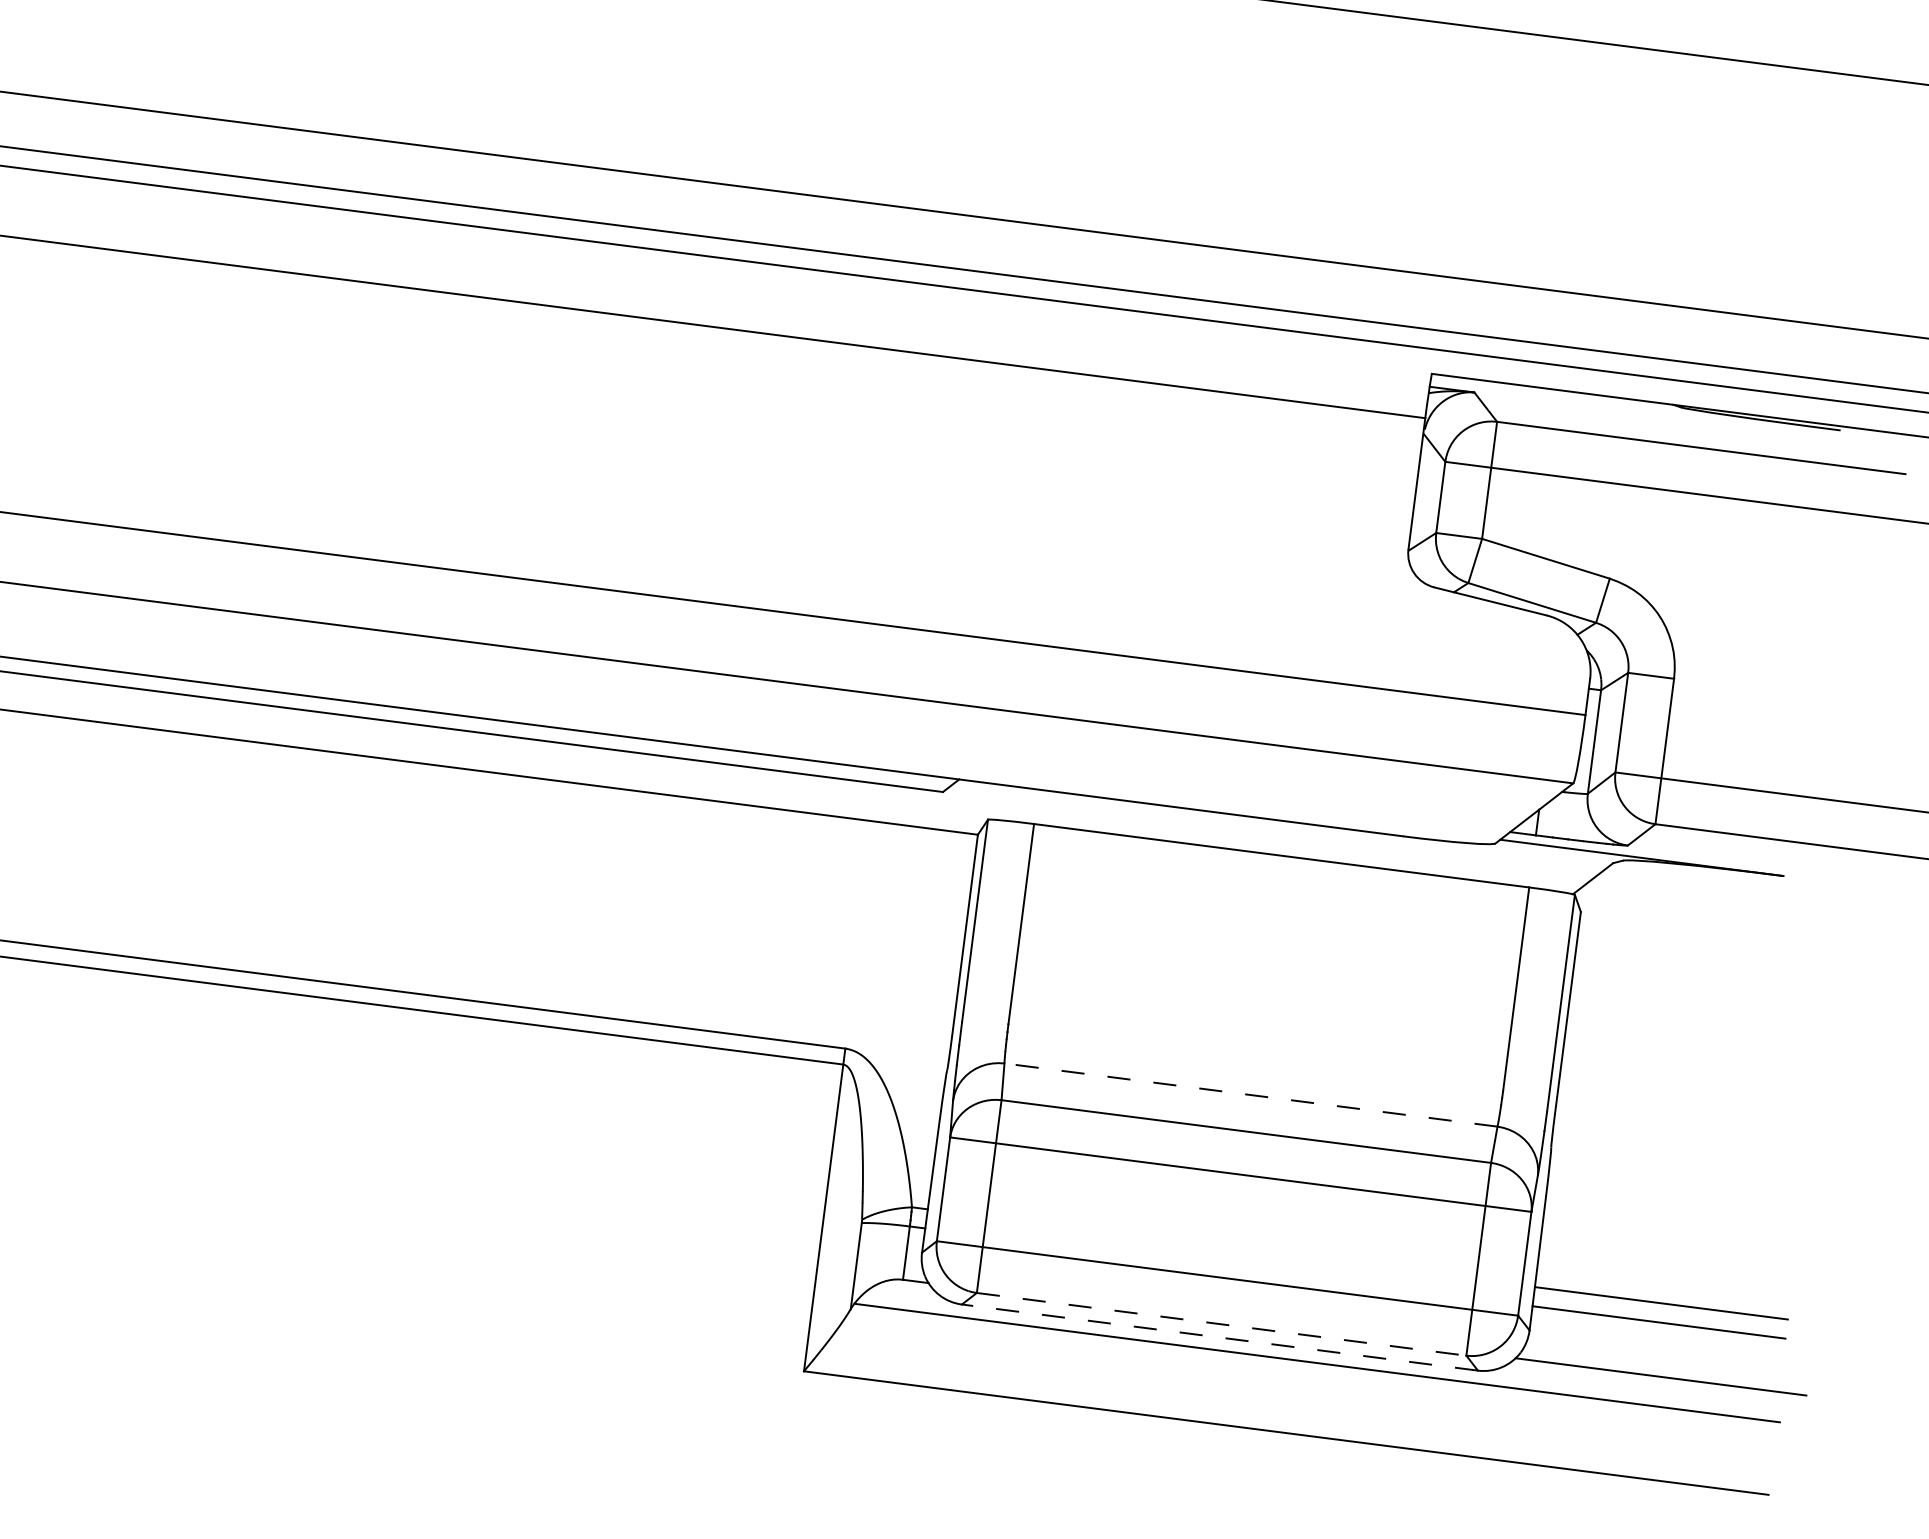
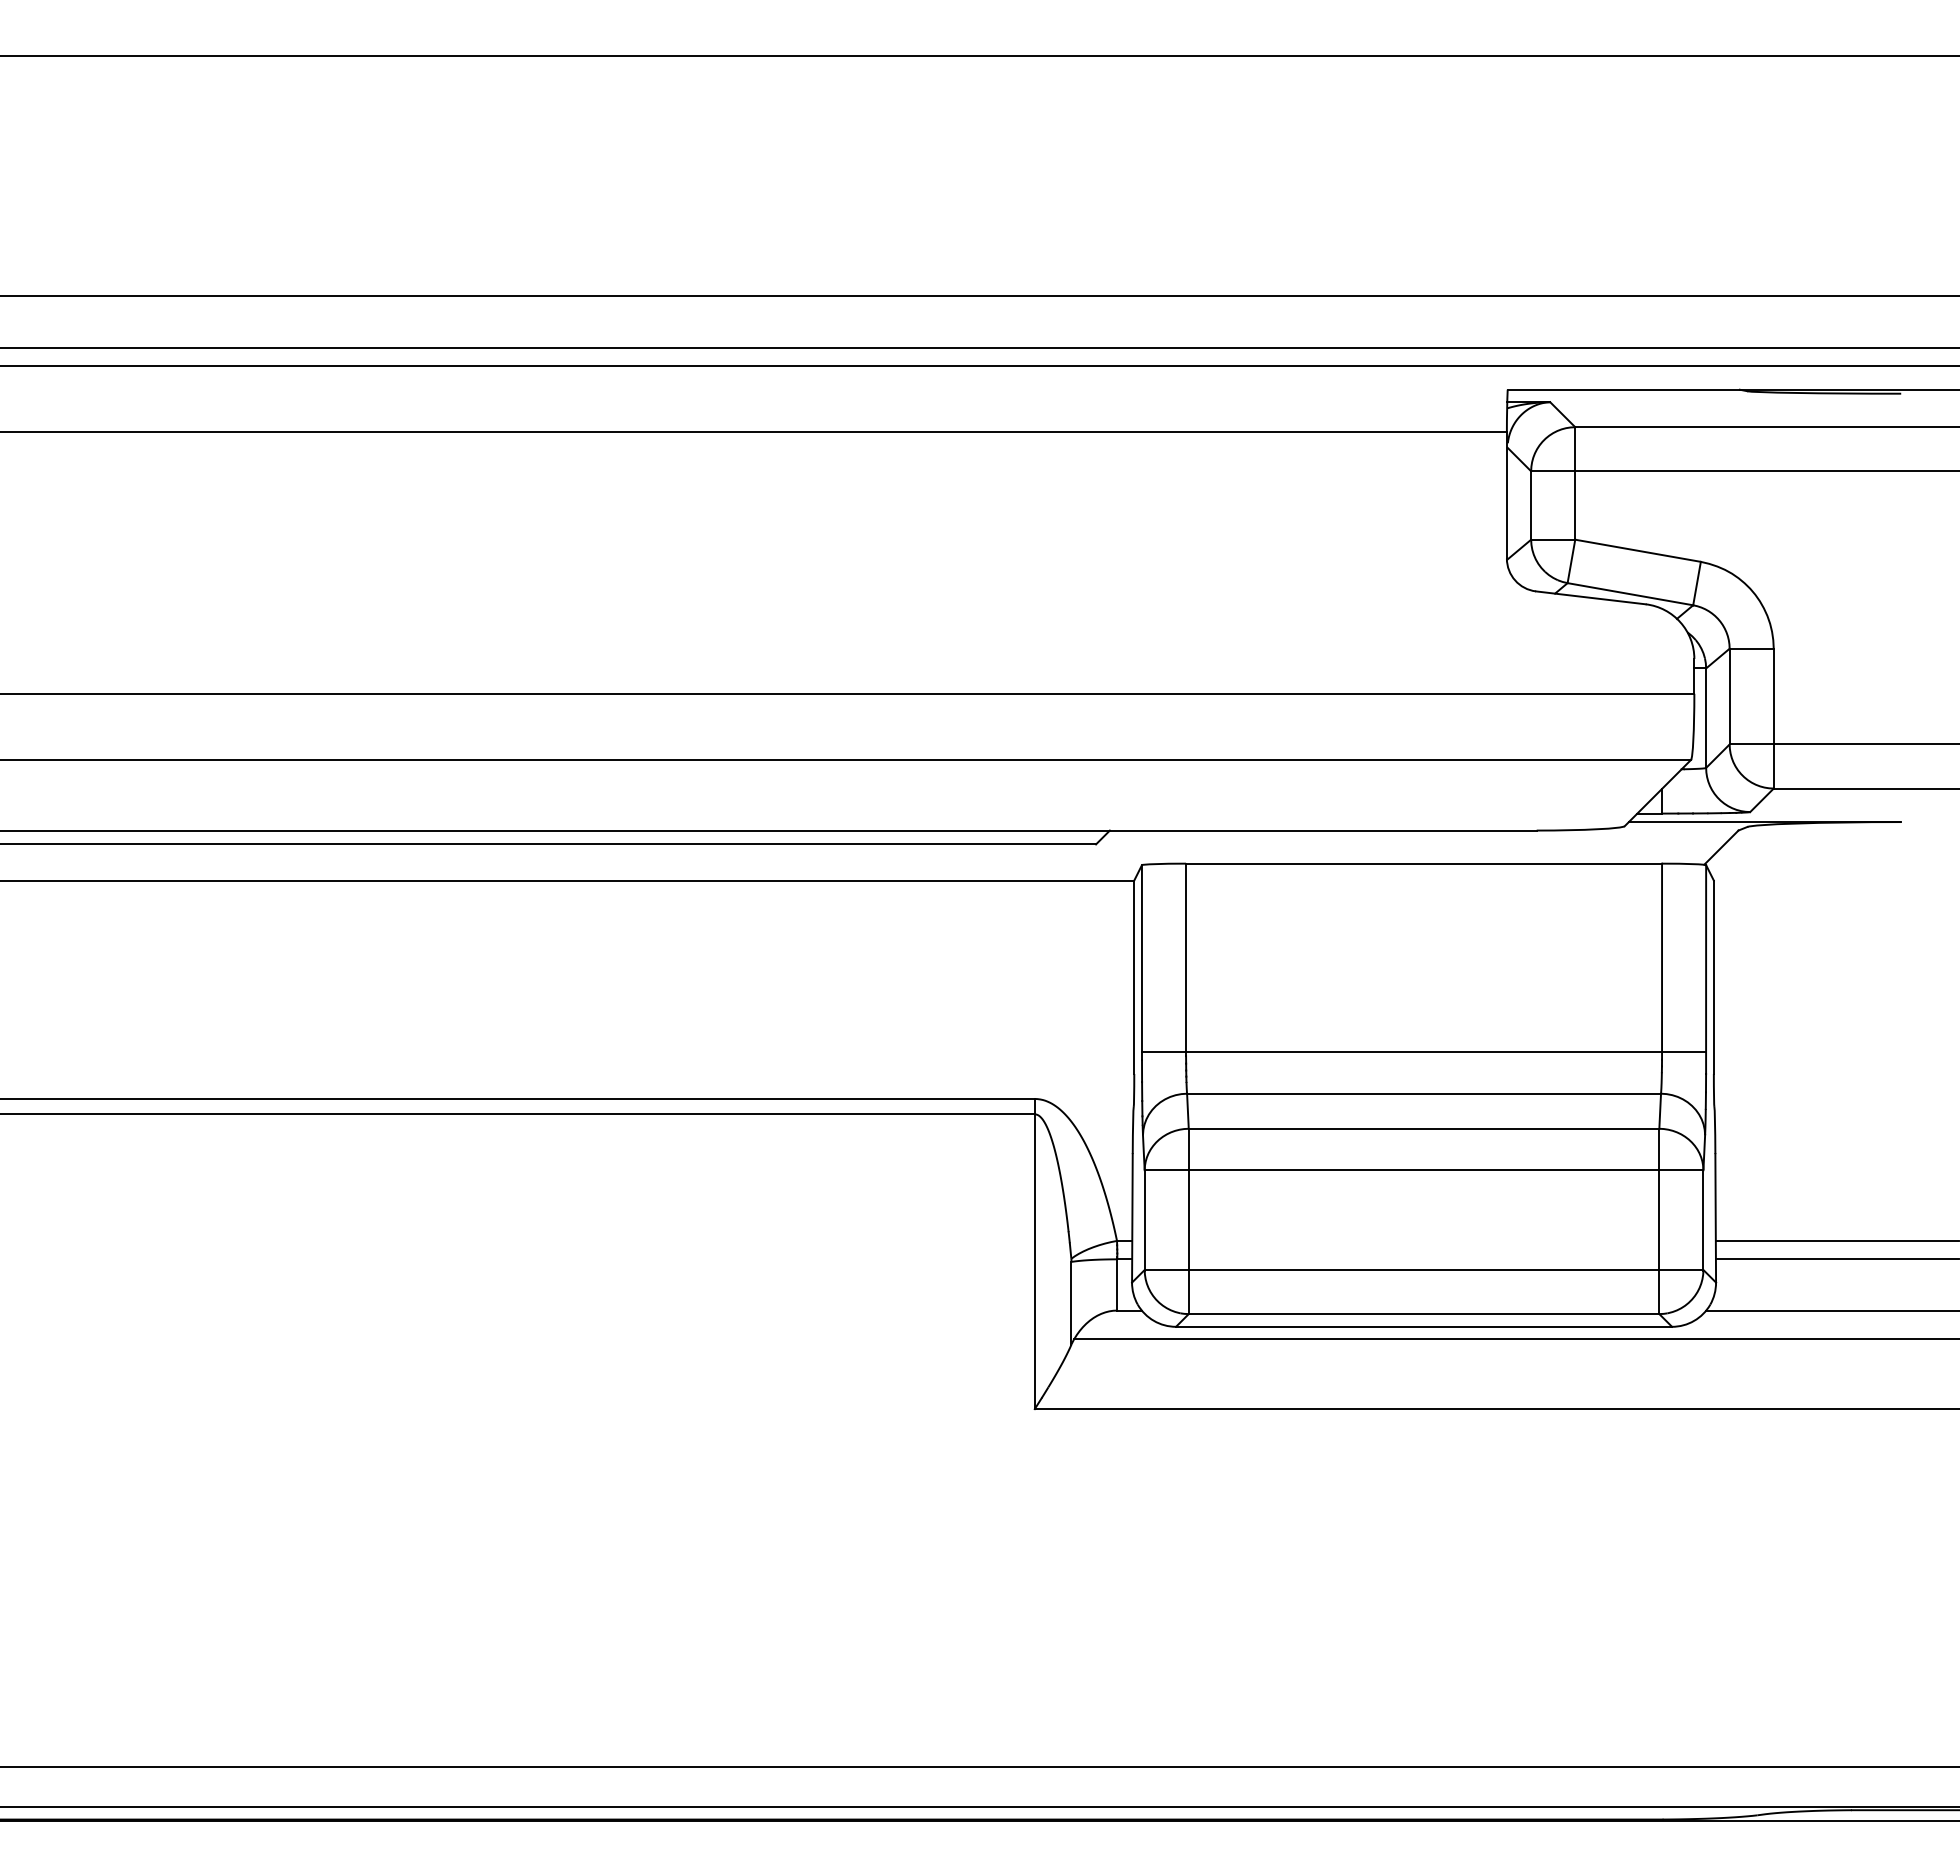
line: (1255, 1052) -> (1423, 1052), added
line: (1251, 1094) -> (1424, 1093), dashed -> solid
line: (1222, 1324) -> (1424, 1314), dashed -> solid
line: (1220, 1337) -> (1424, 1326), dashed -> solid

